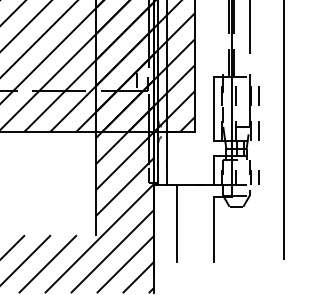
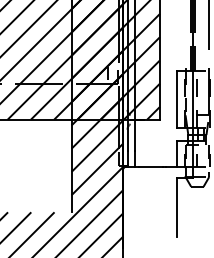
line: (176, 223) -> (143, 201), removed

